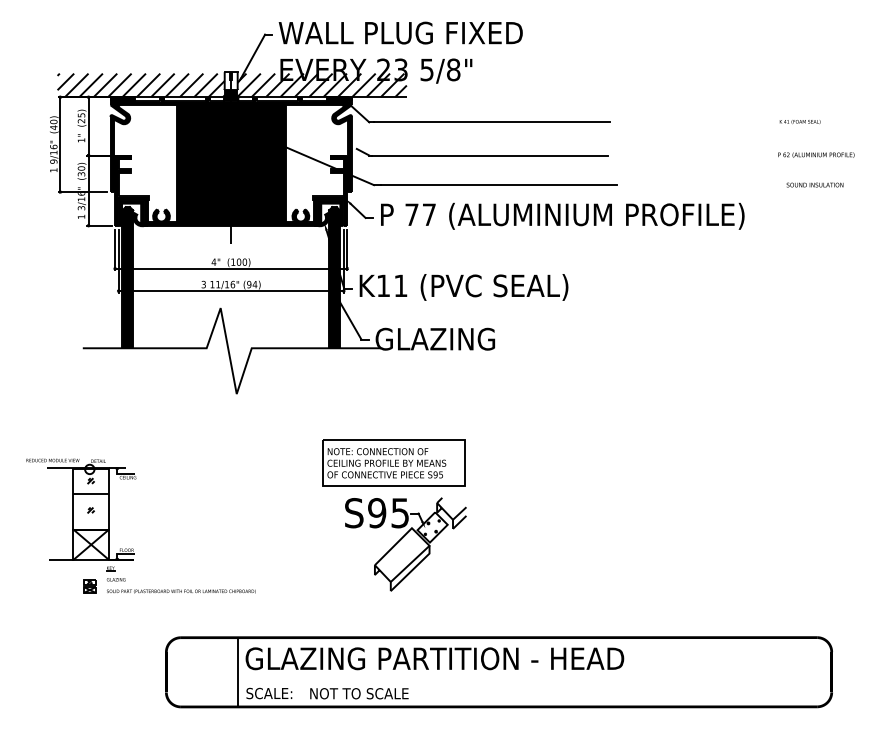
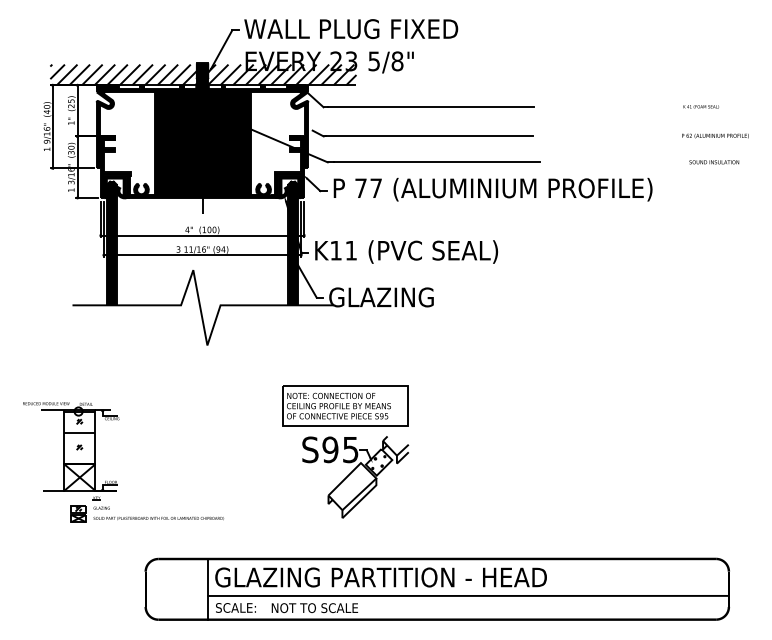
fill: (231, 81) -> (202, 71), added
part: (89, 586) -> (78, 514), size x1.43
line: (534, 679) -> (468, 595), added

